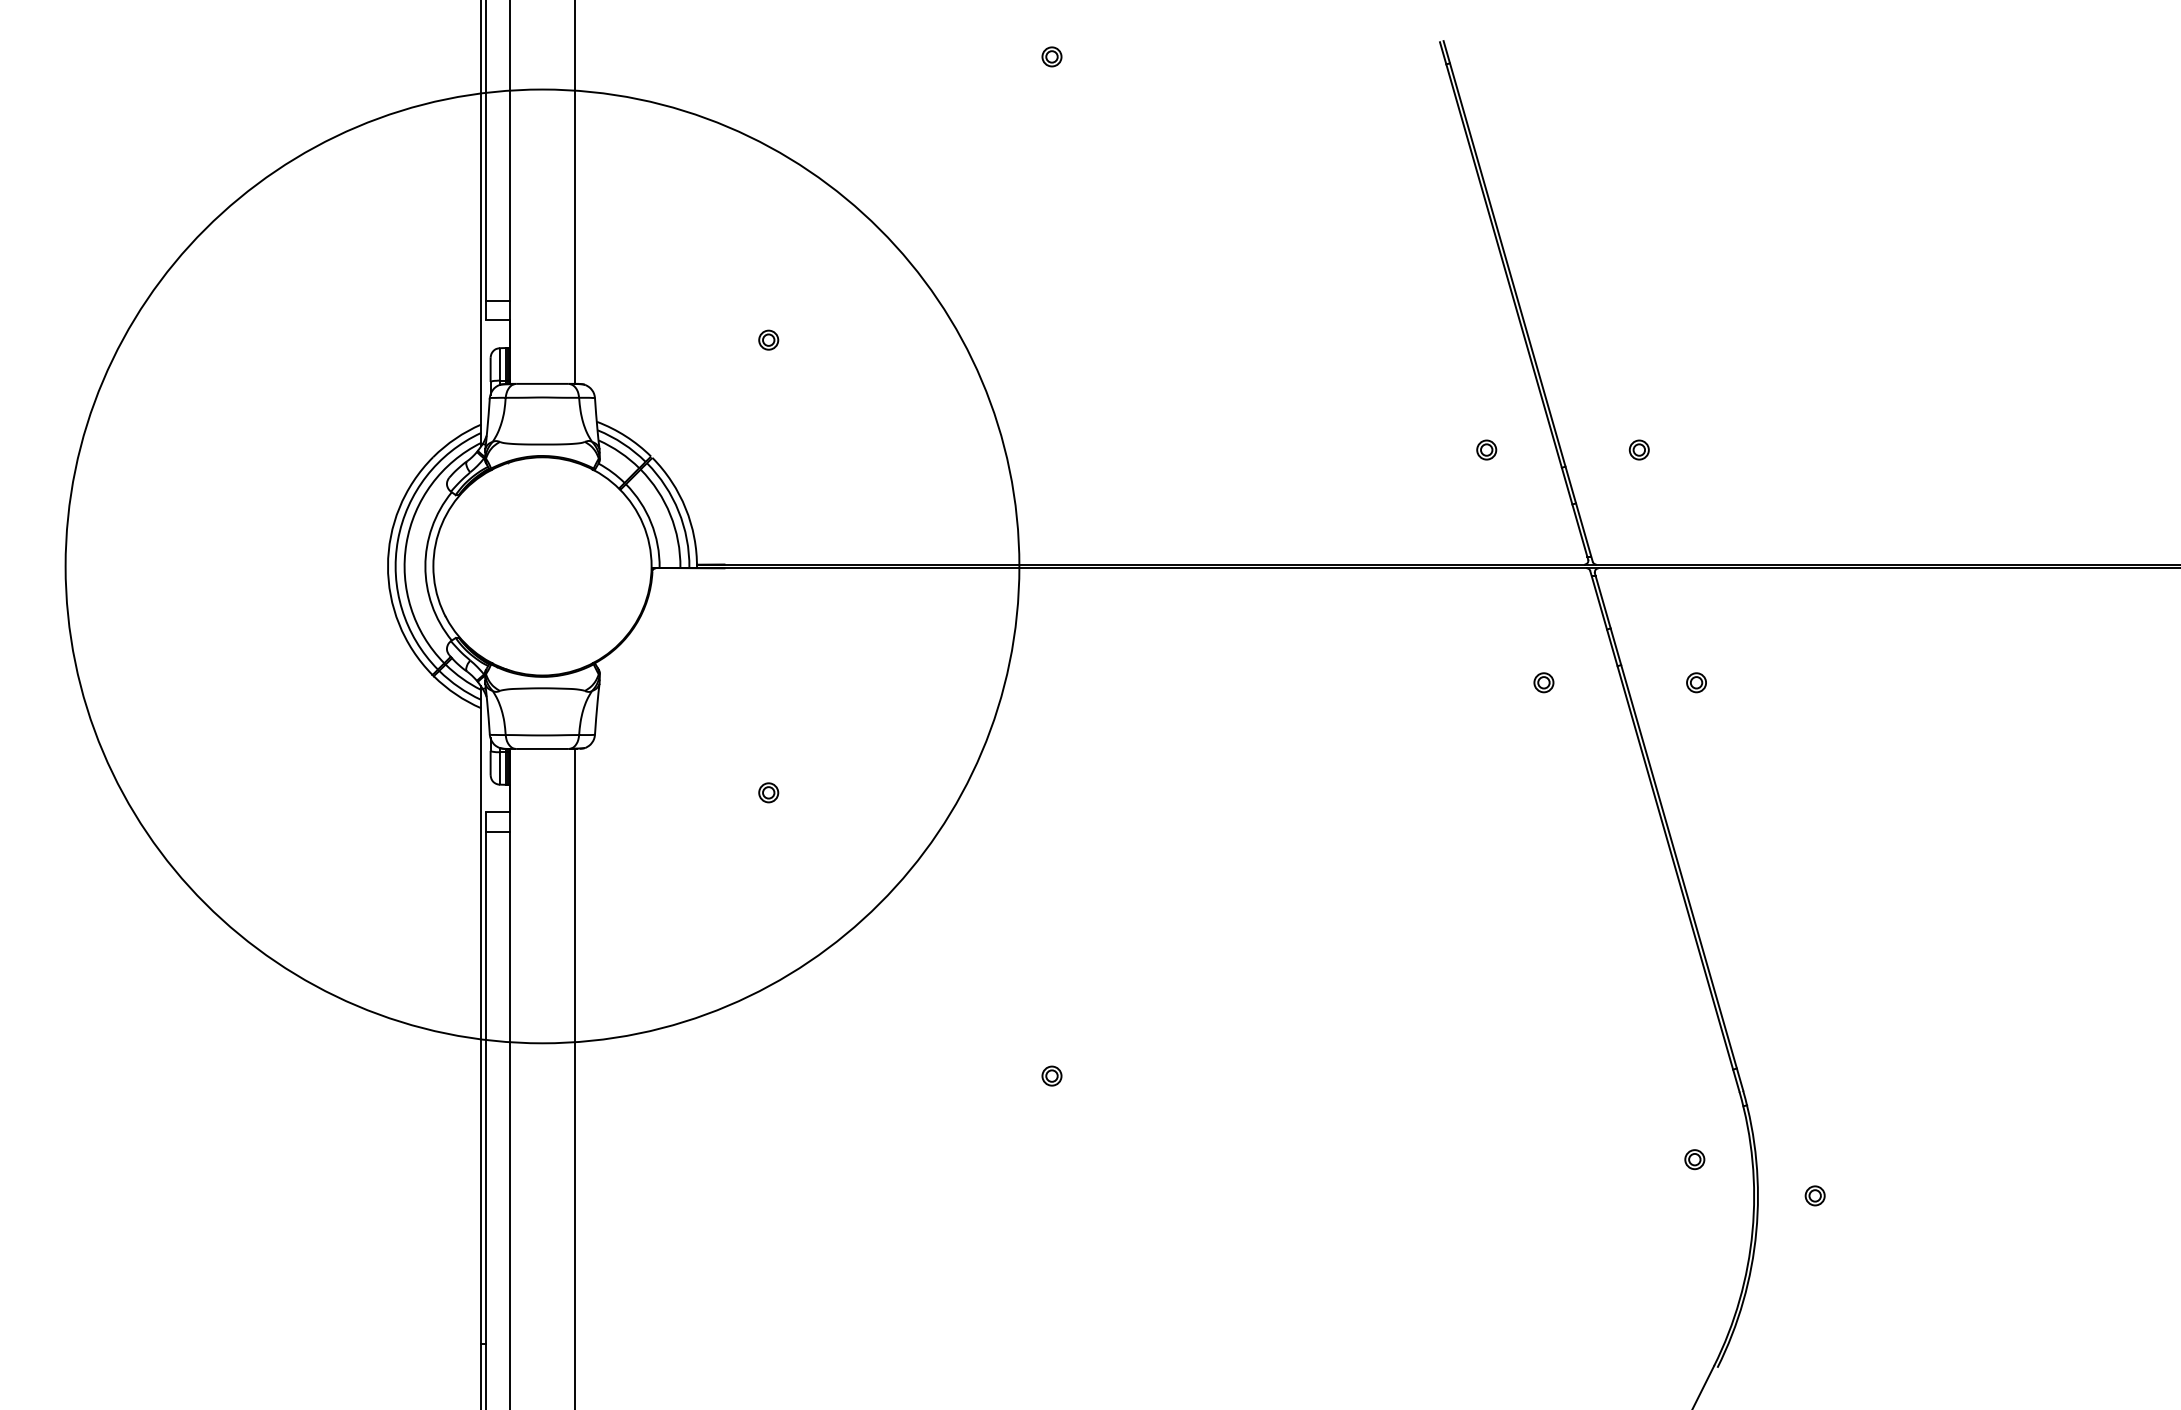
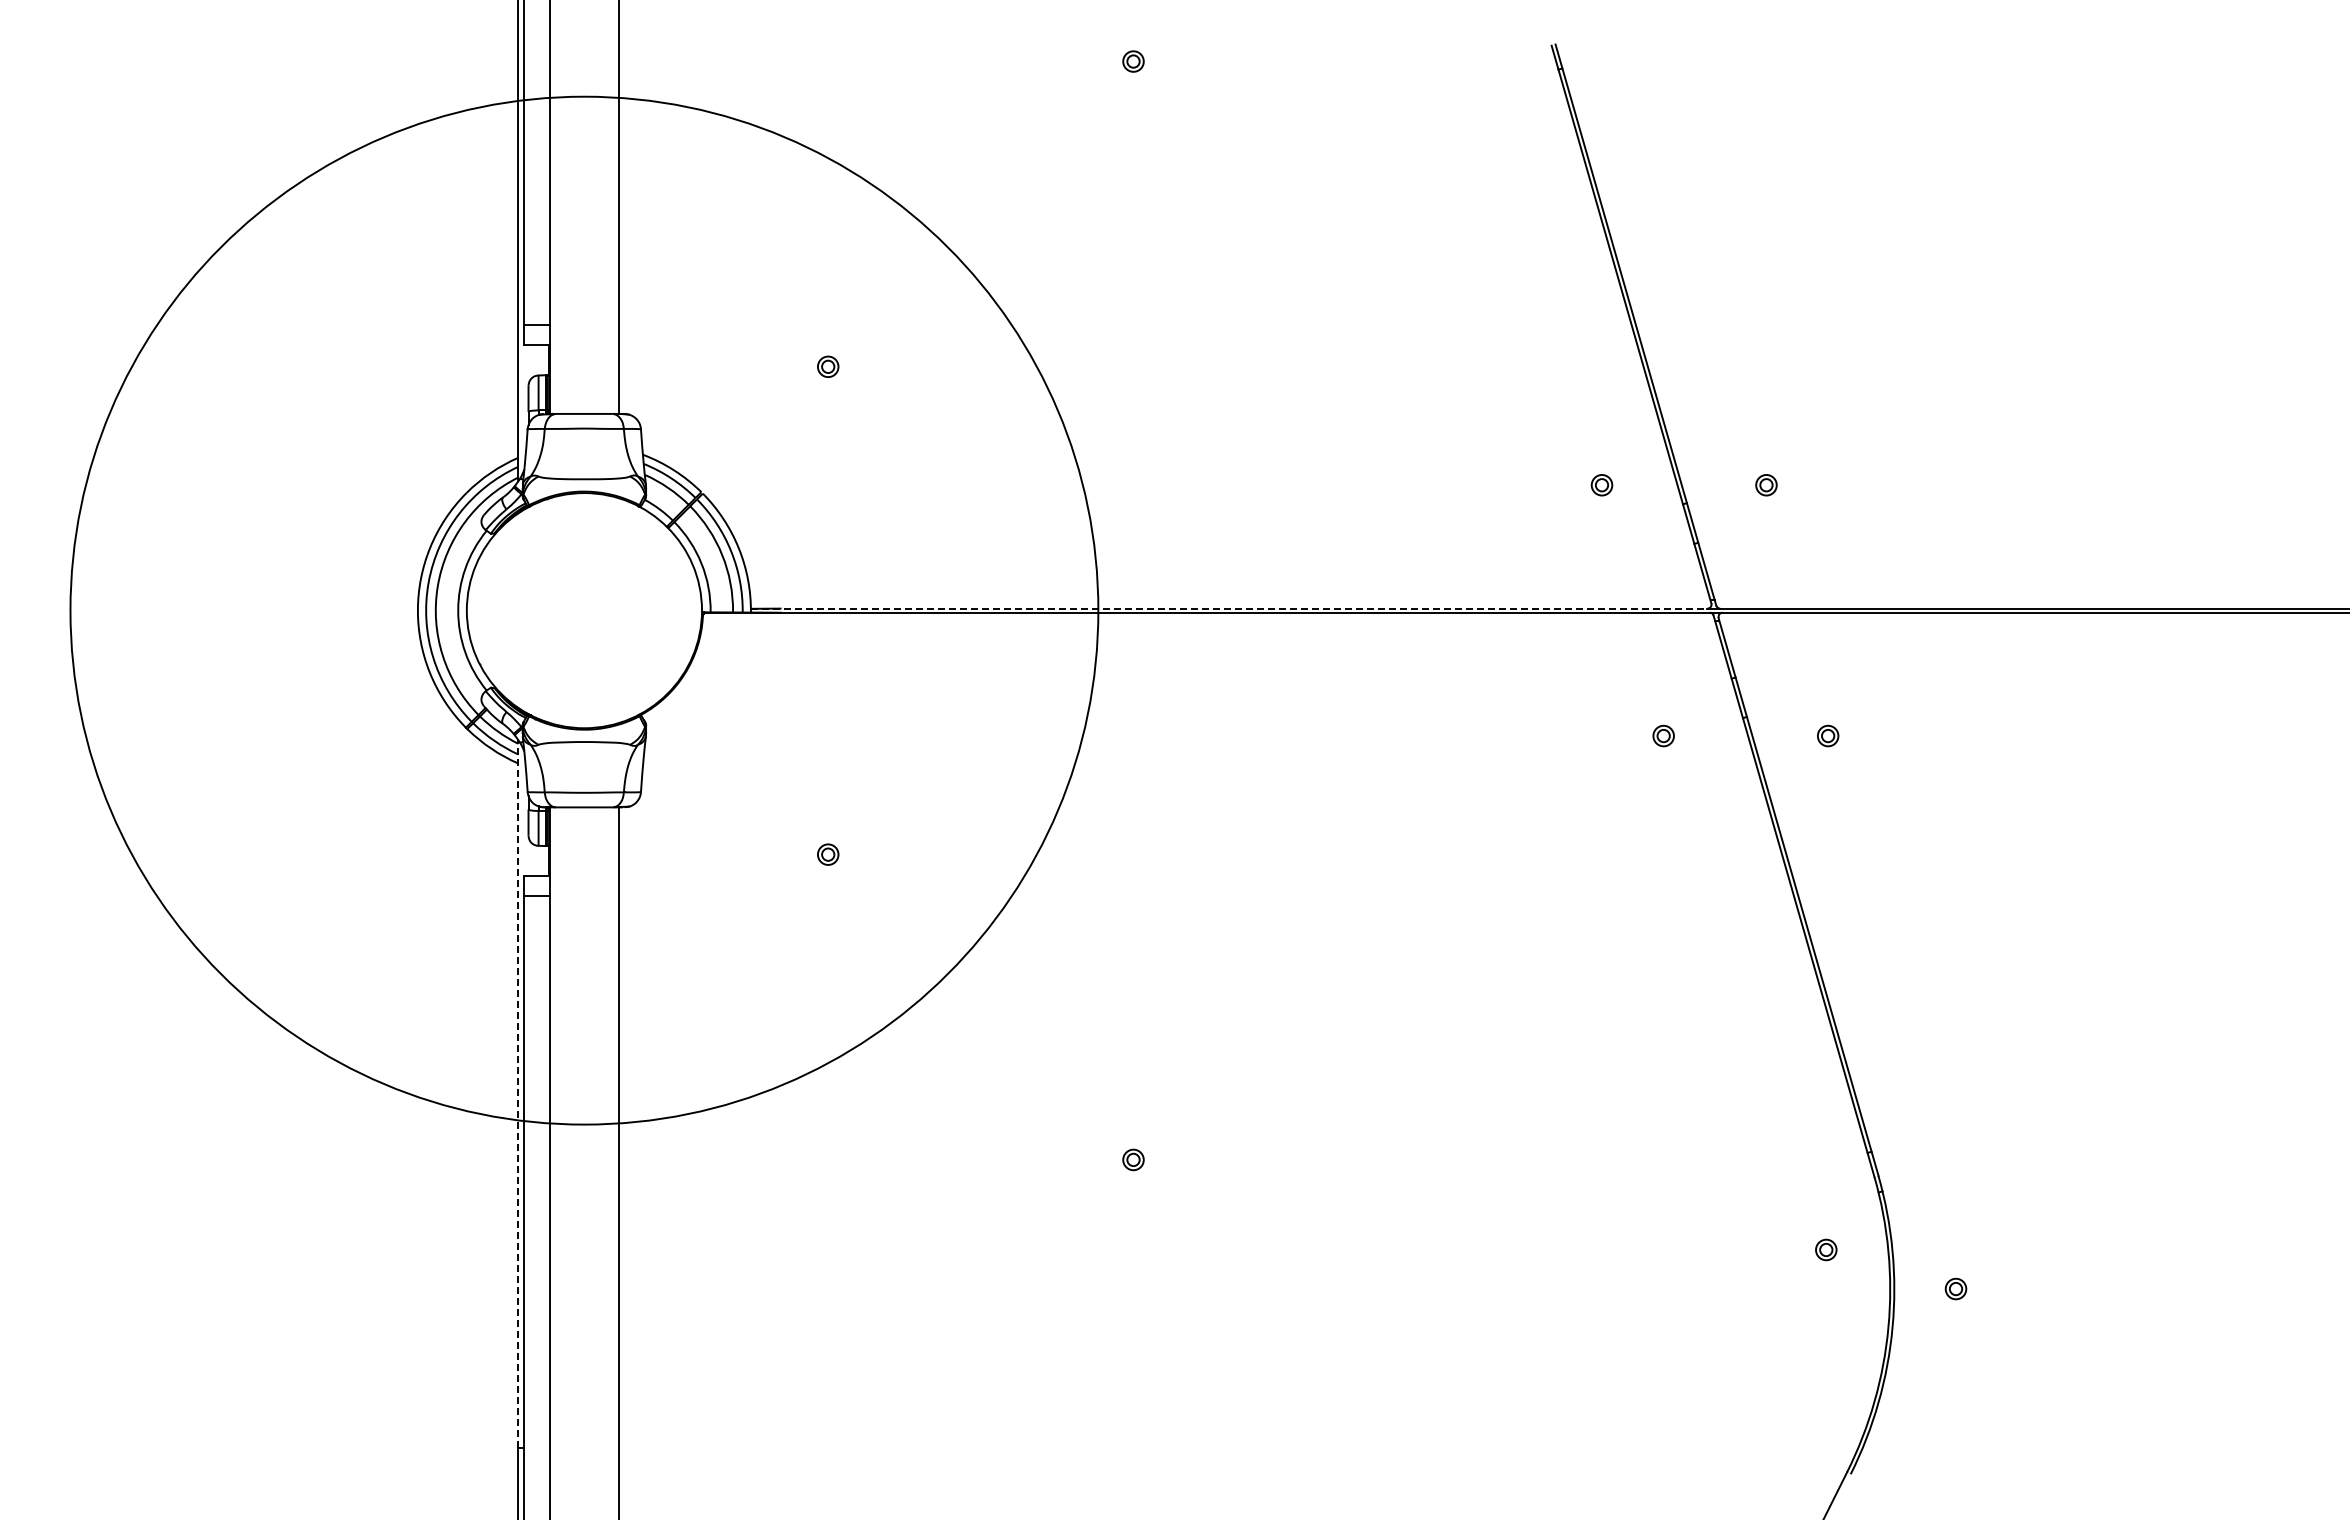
line: (1141, 564) -> (1229, 608), solid -> dashed
line: (481, 1014) -> (518, 1093), solid -> dashed

